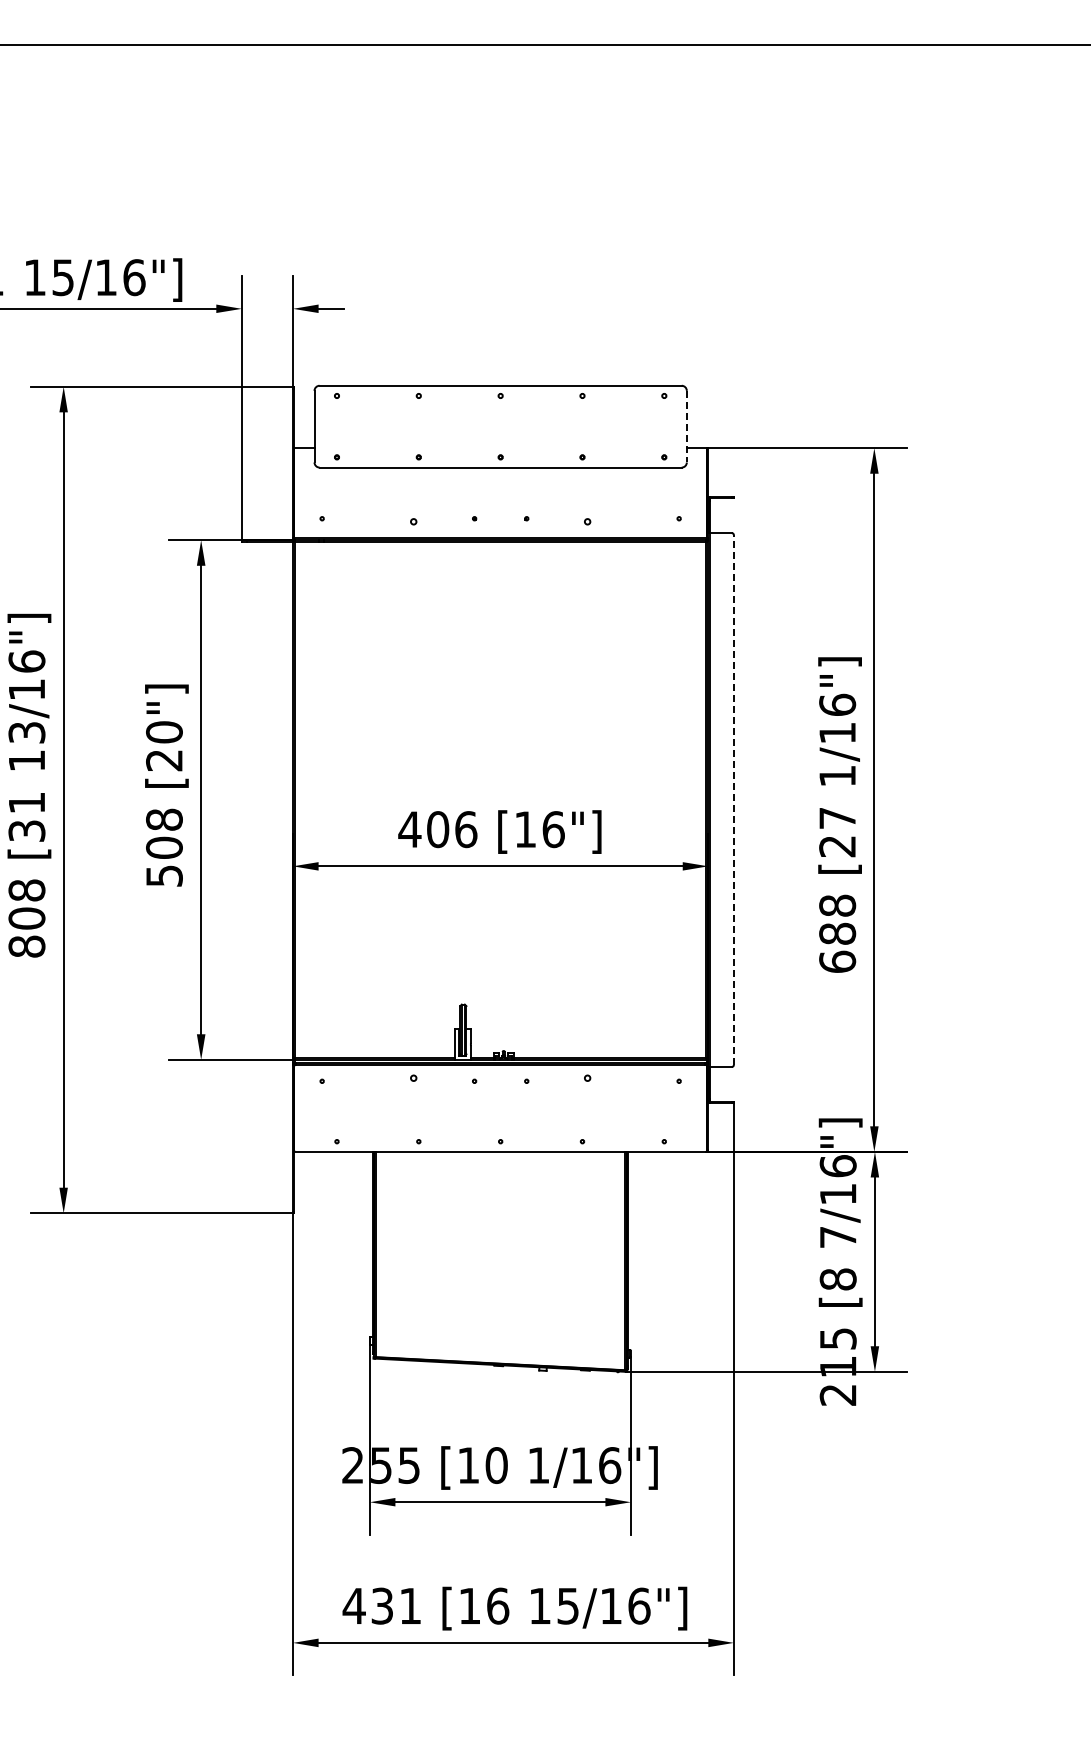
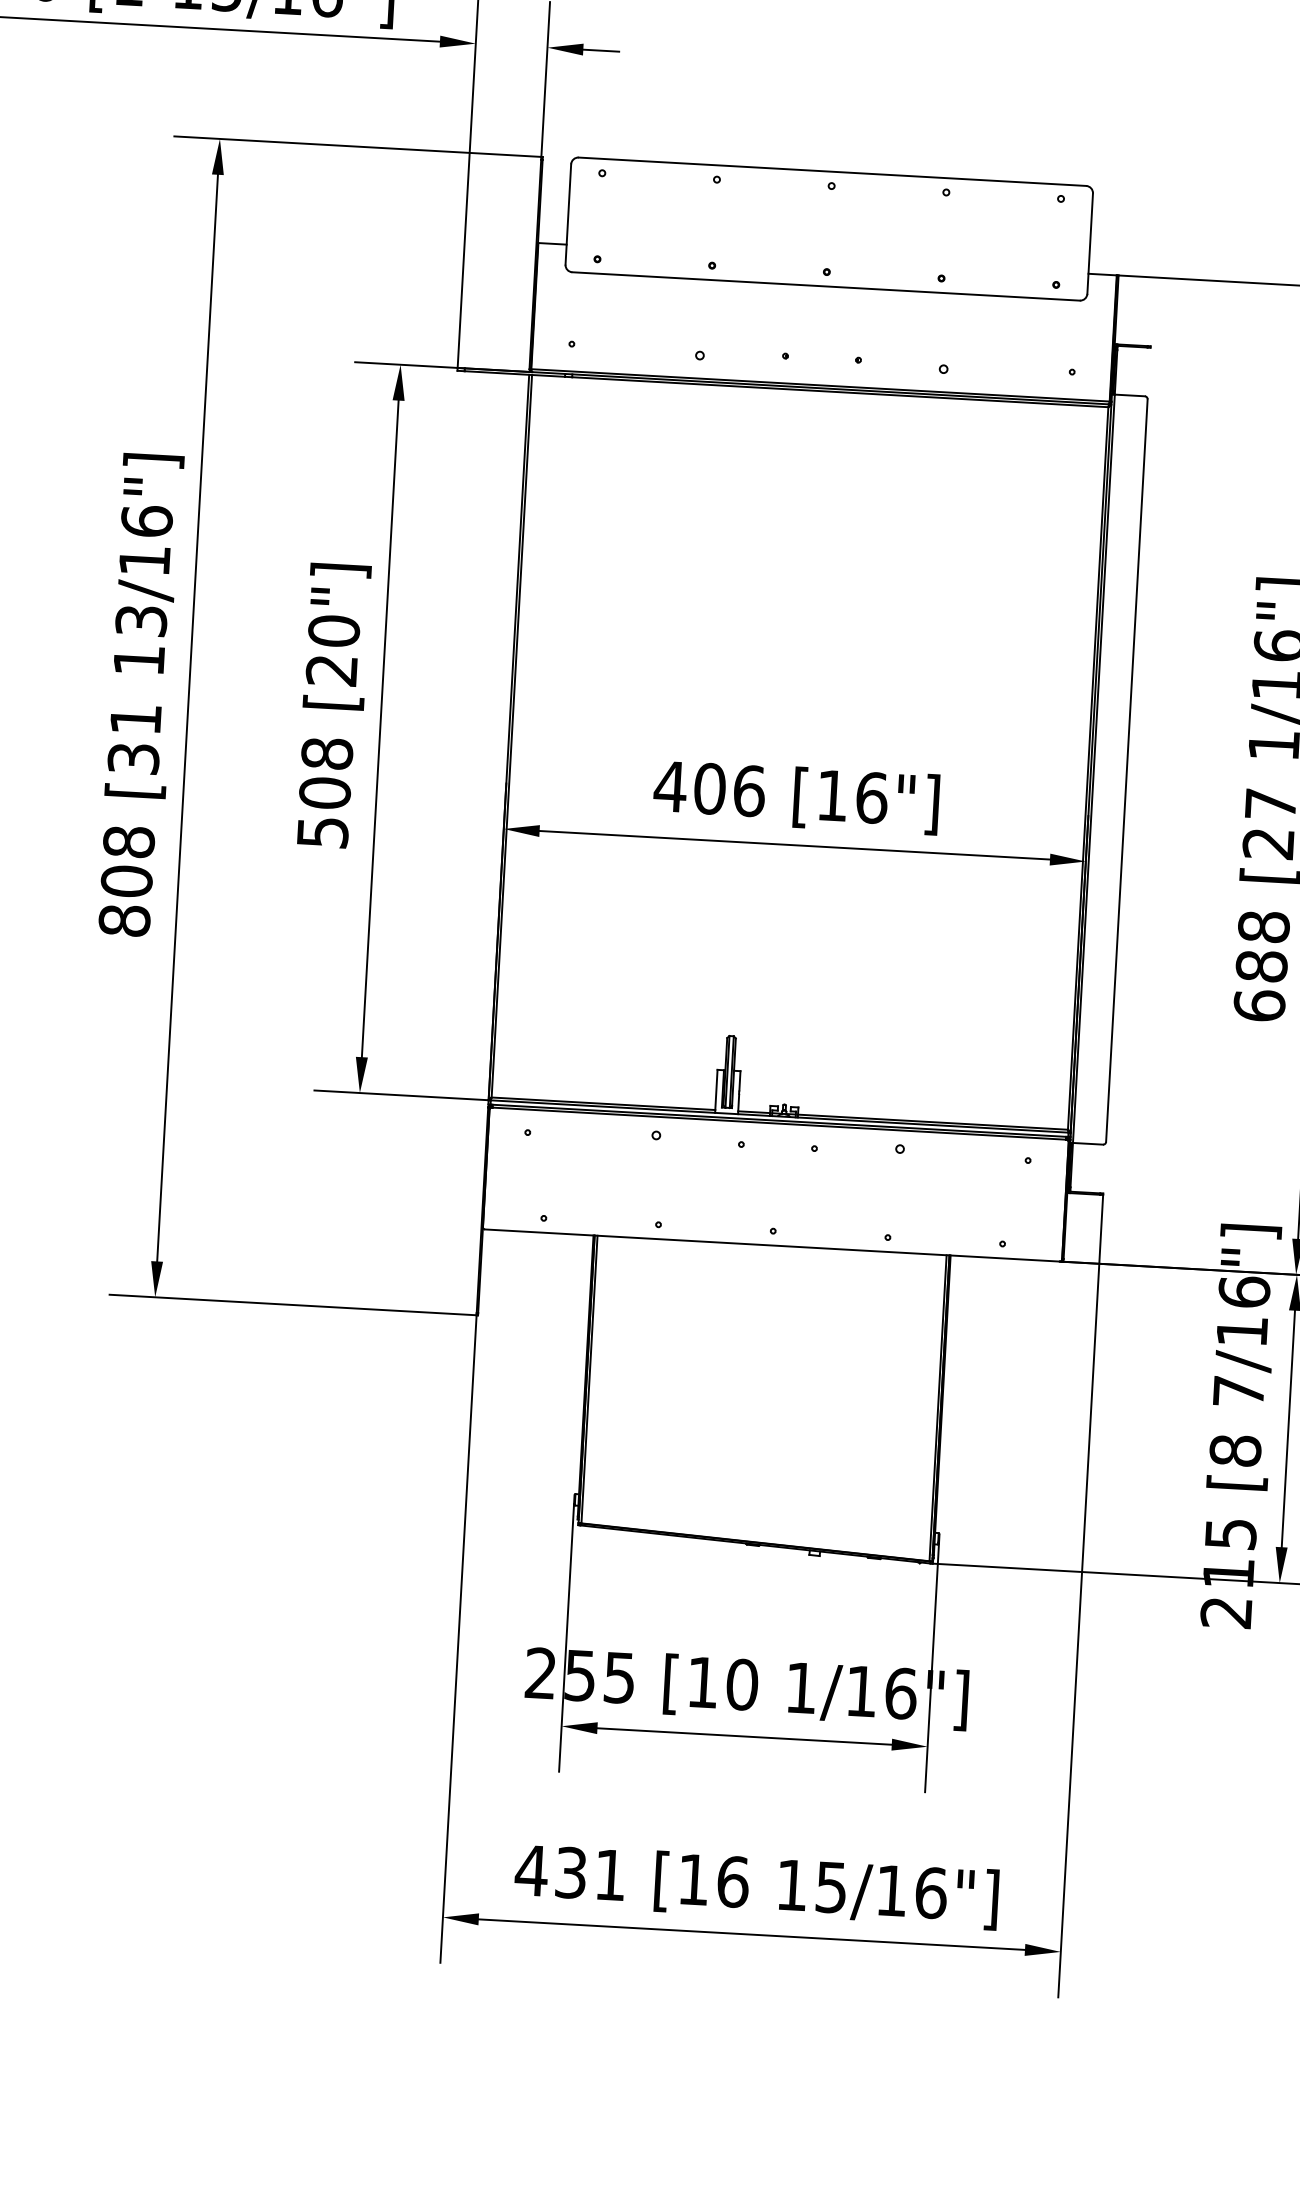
line: (686, 426) -> (1089, 243), dashed -> solid
line: (733, 800) -> (1126, 771), dashed -> solid

